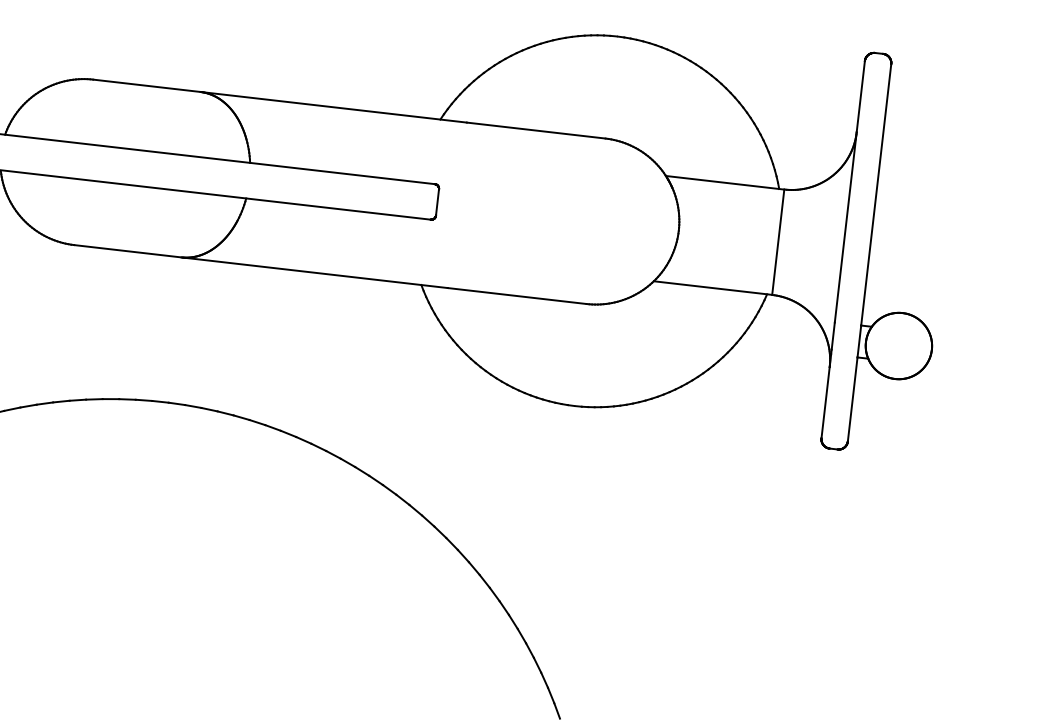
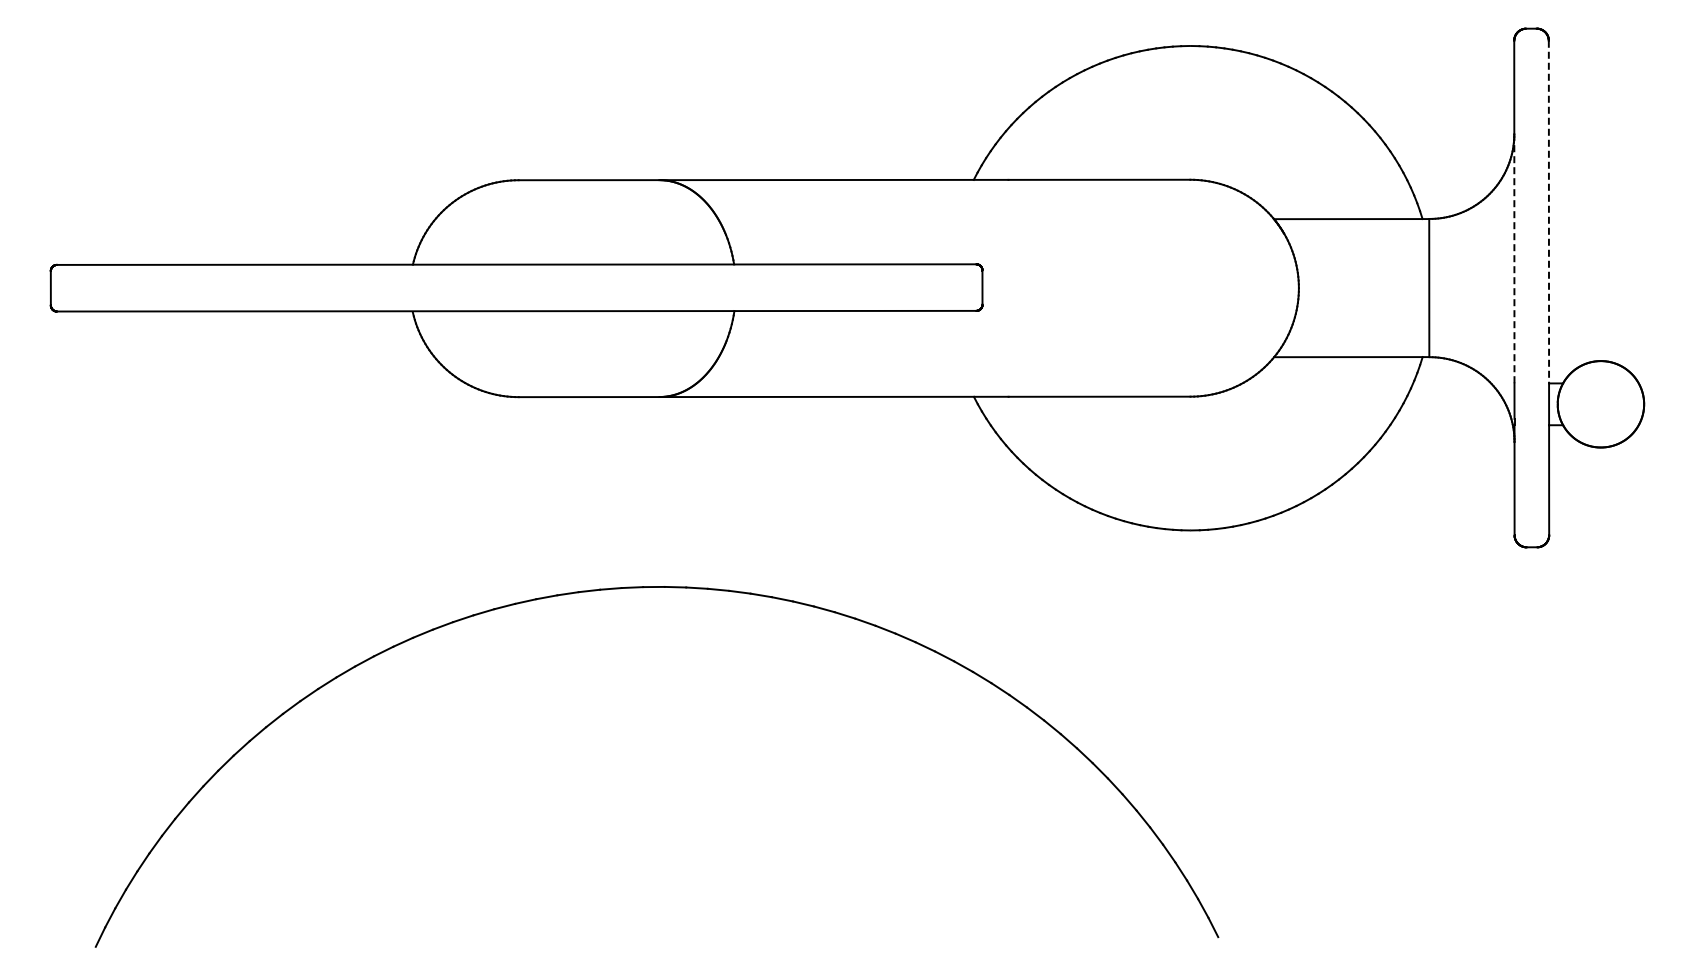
line: (875, 195) -> (1548, 212), solid -> dashed
line: (845, 227) -> (1514, 258), solid -> dashed

